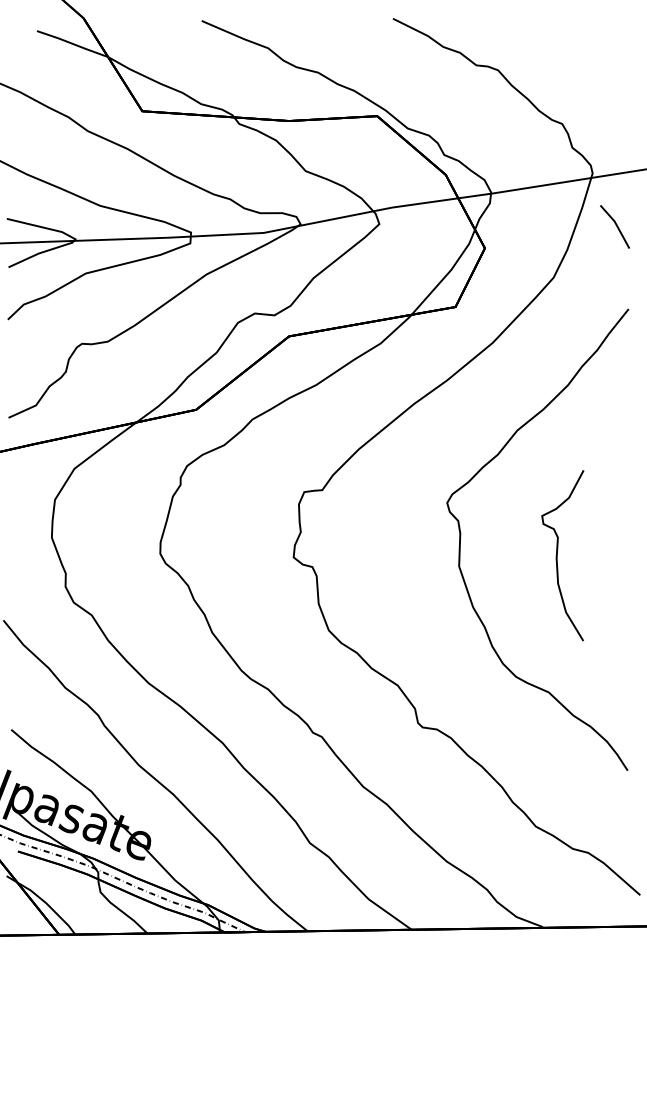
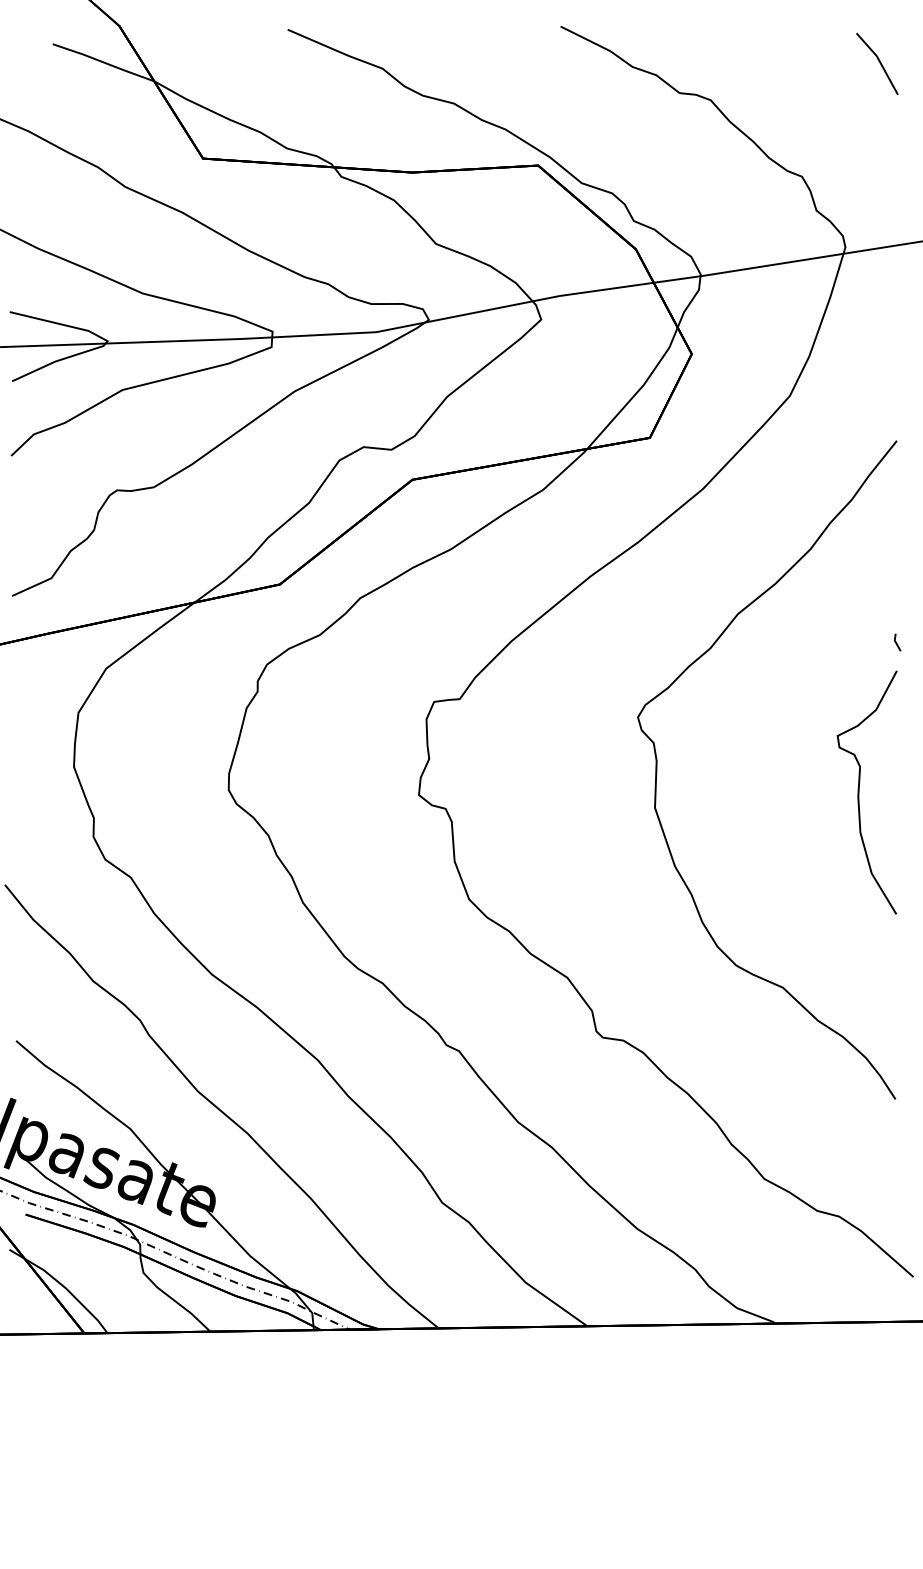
line: (615, 225) -> (878, 61), moved
line: (628, 450) -> (896, 642), added
curve: (557, 555) -> (859, 792), moved

